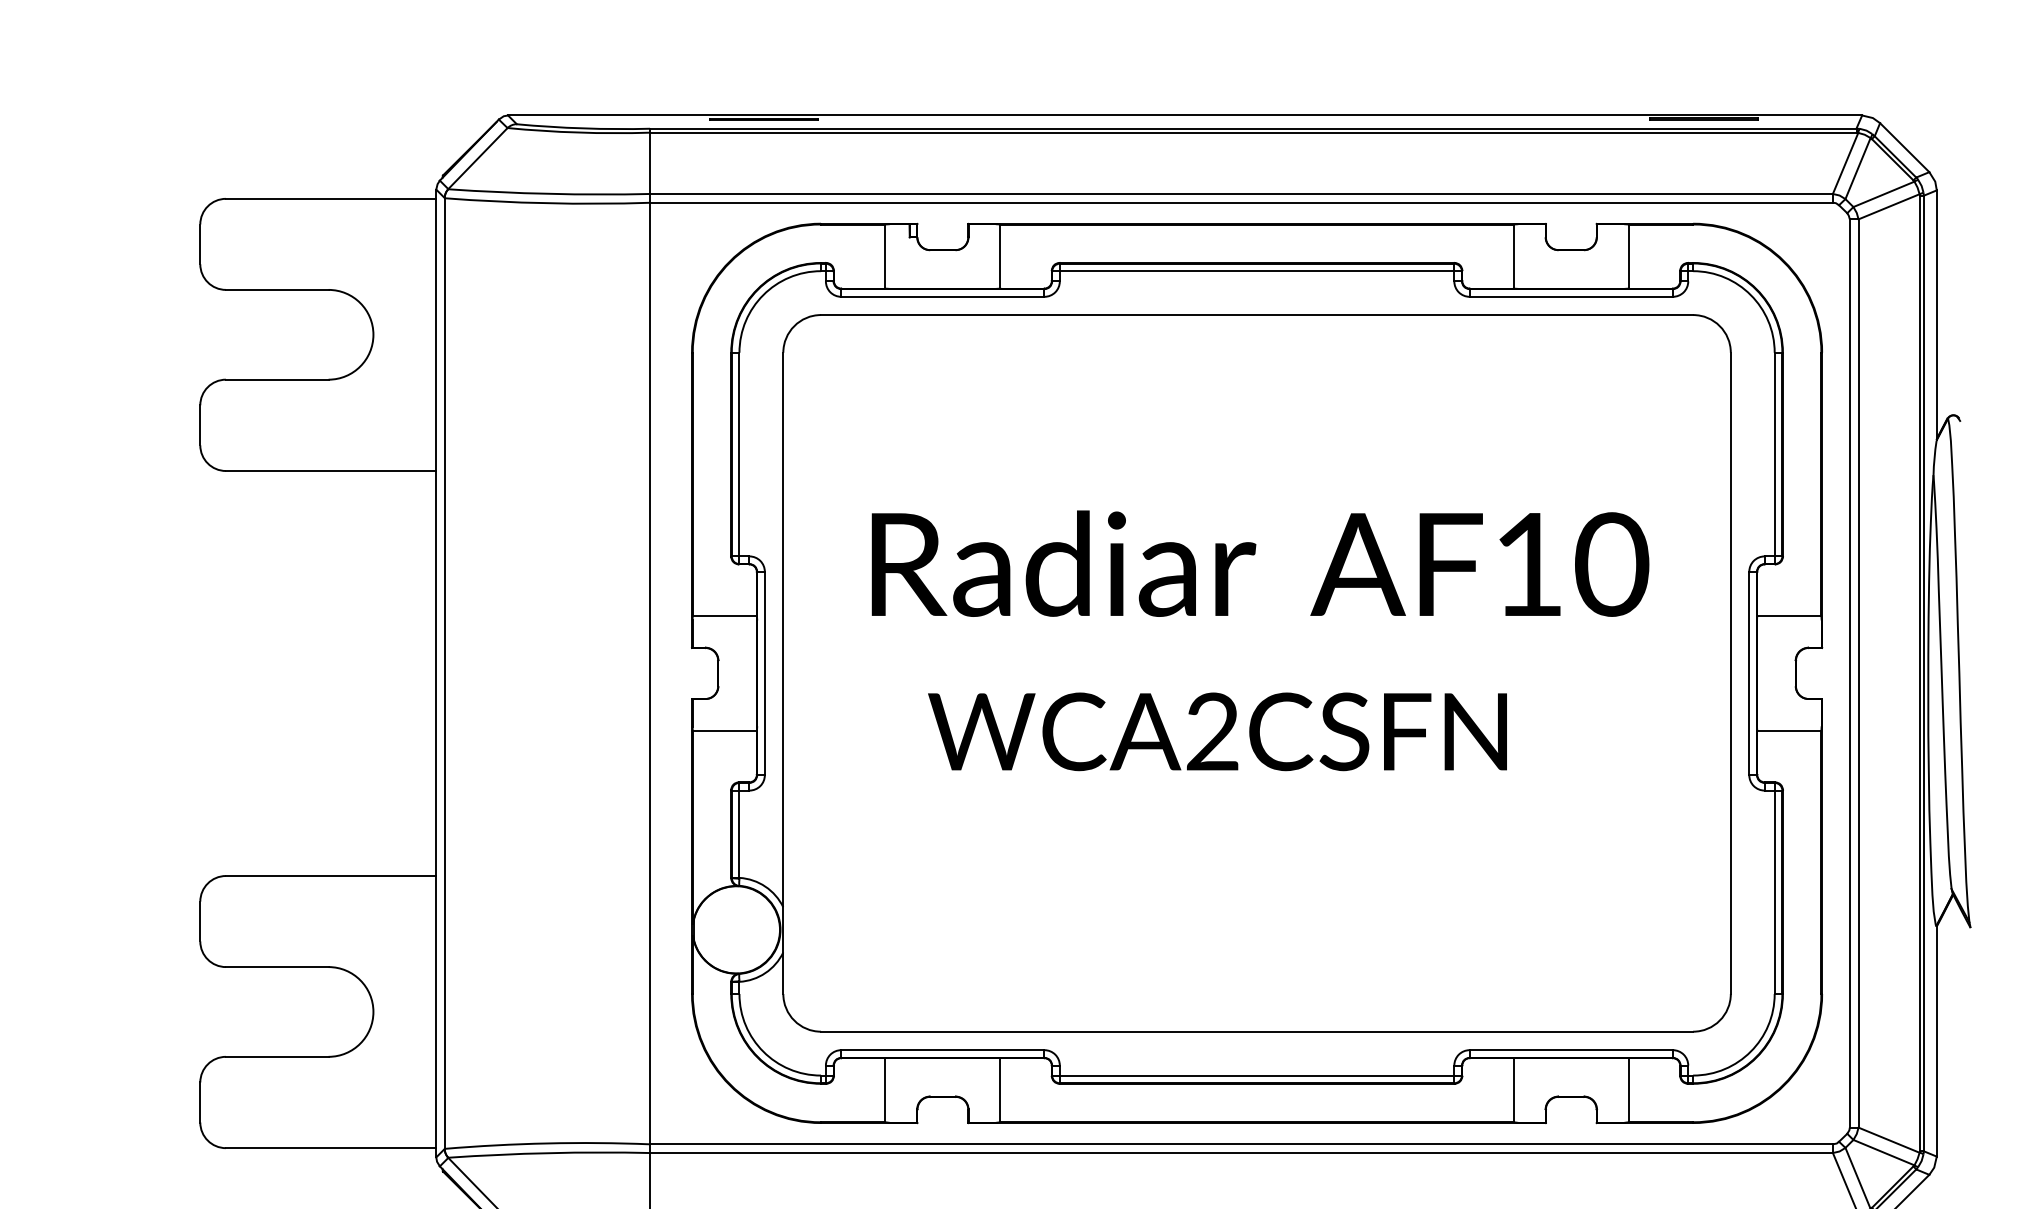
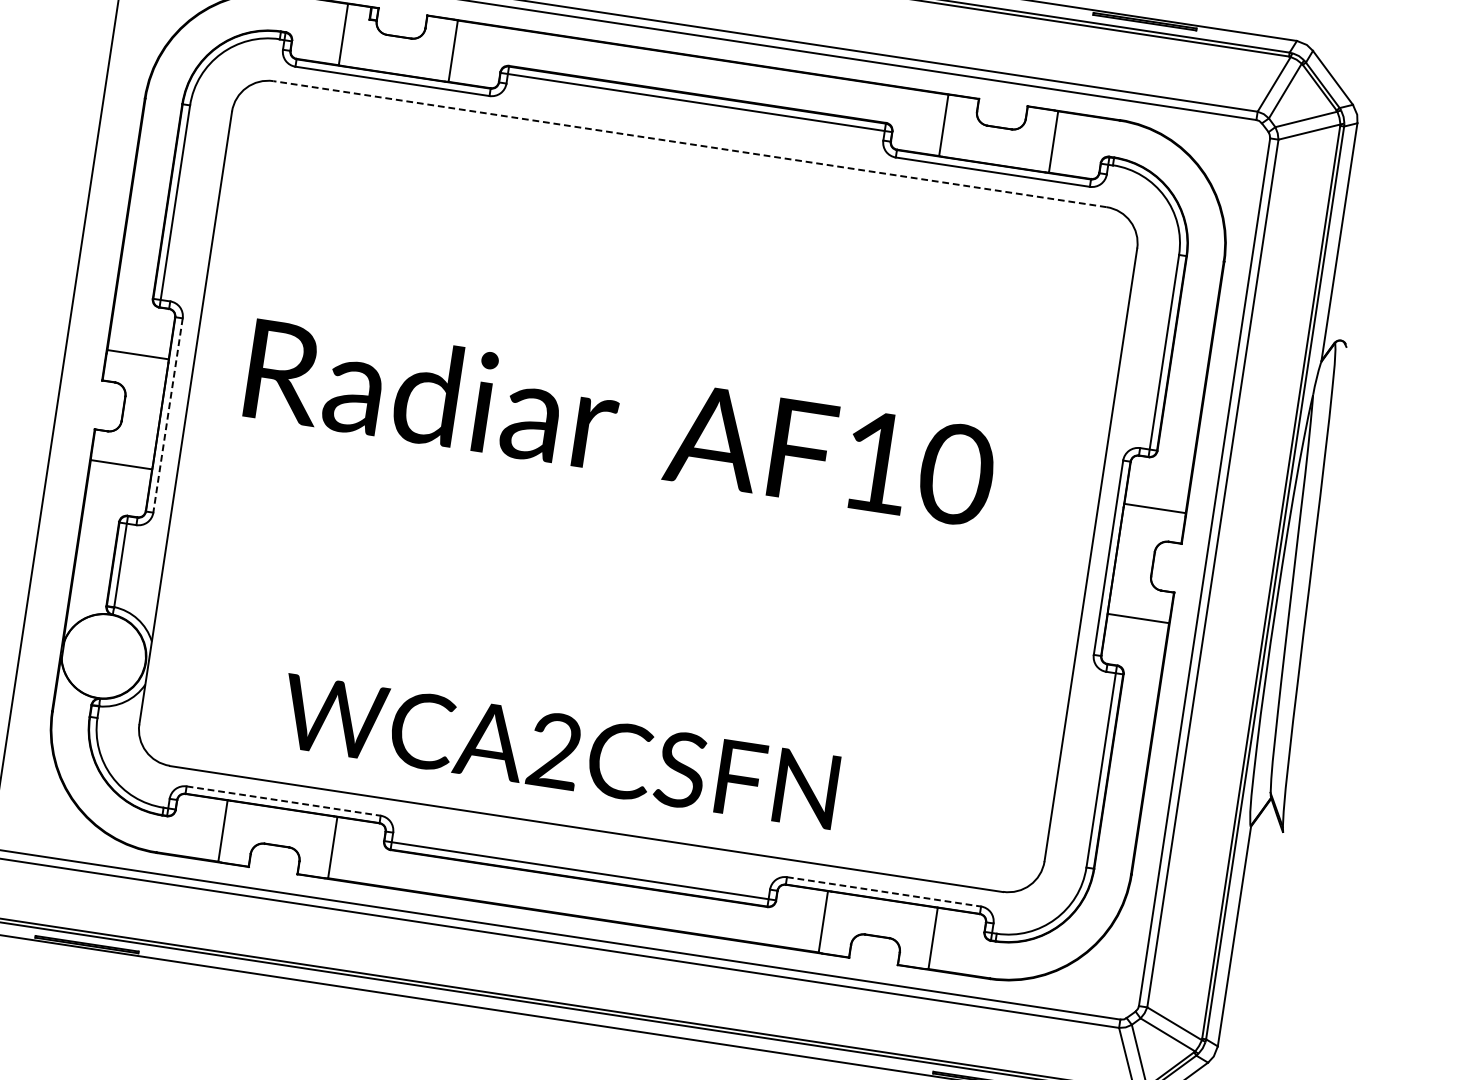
line: (1256, 315) -> (689, 144), solid -> dashed
text: (1260, 563) -> (621, 422), moved
line: (764, 673) -> (167, 415), solid -> dashed
text: (1217, 731) -> (559, 751), moved
line: (942, 1050) -> (283, 801), solid -> dashed
line: (1571, 1050) -> (884, 892), solid -> dashed

